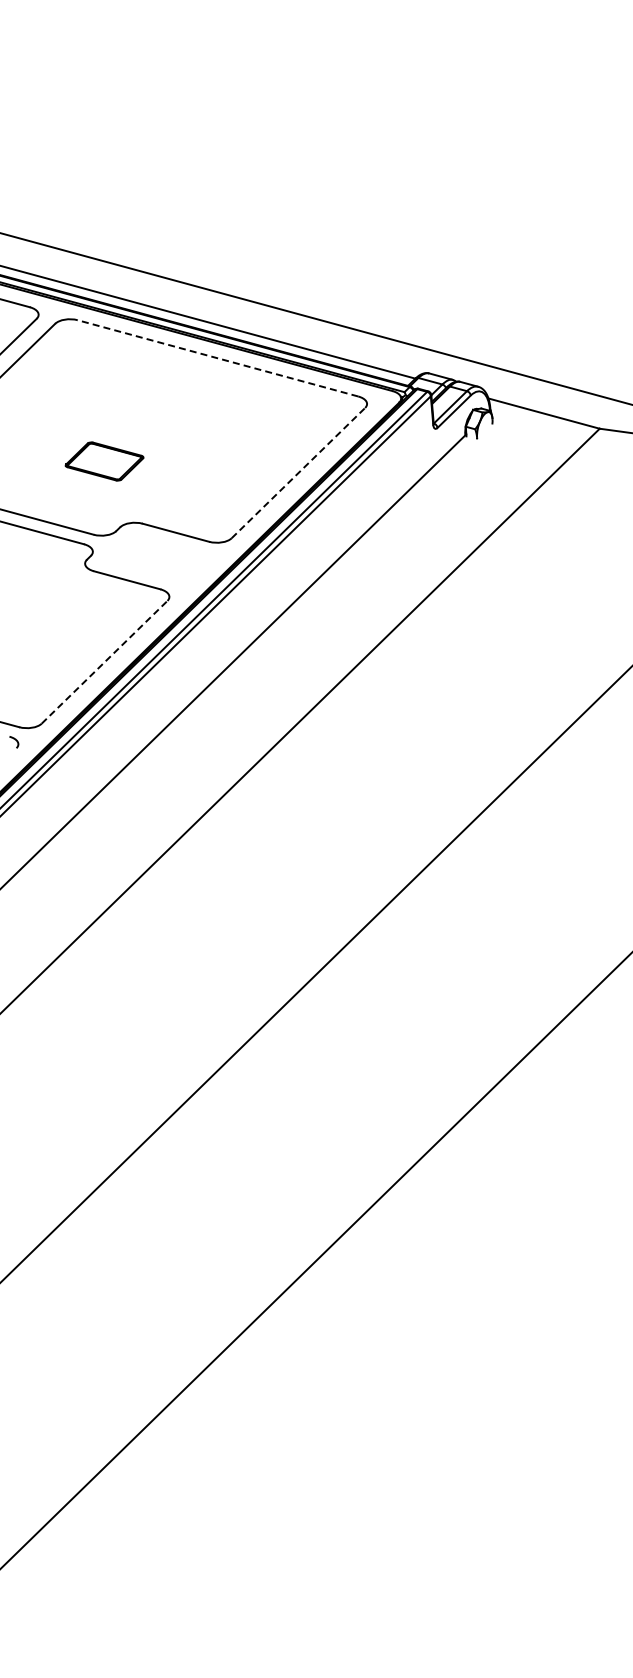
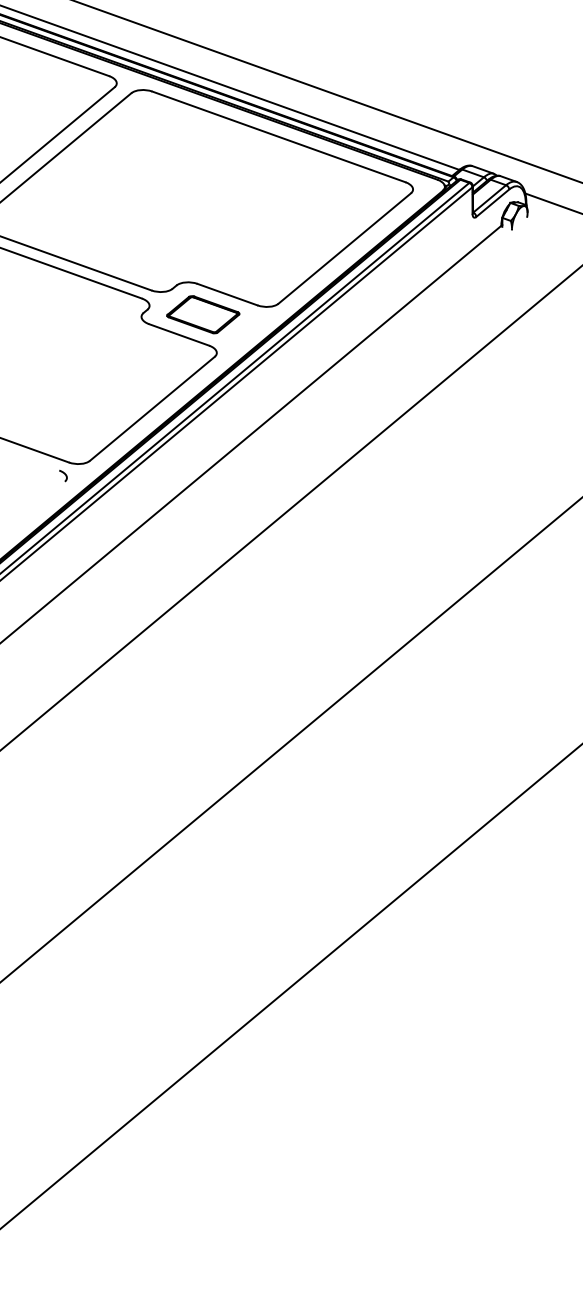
line: (217, 358) -> (278, 137), dashed -> solid
part: (104, 461) -> (203, 314), moved
line: (298, 472) -> (344, 247), dashed -> solid
line: (104, 662) -> (152, 409), dashed -> solid

